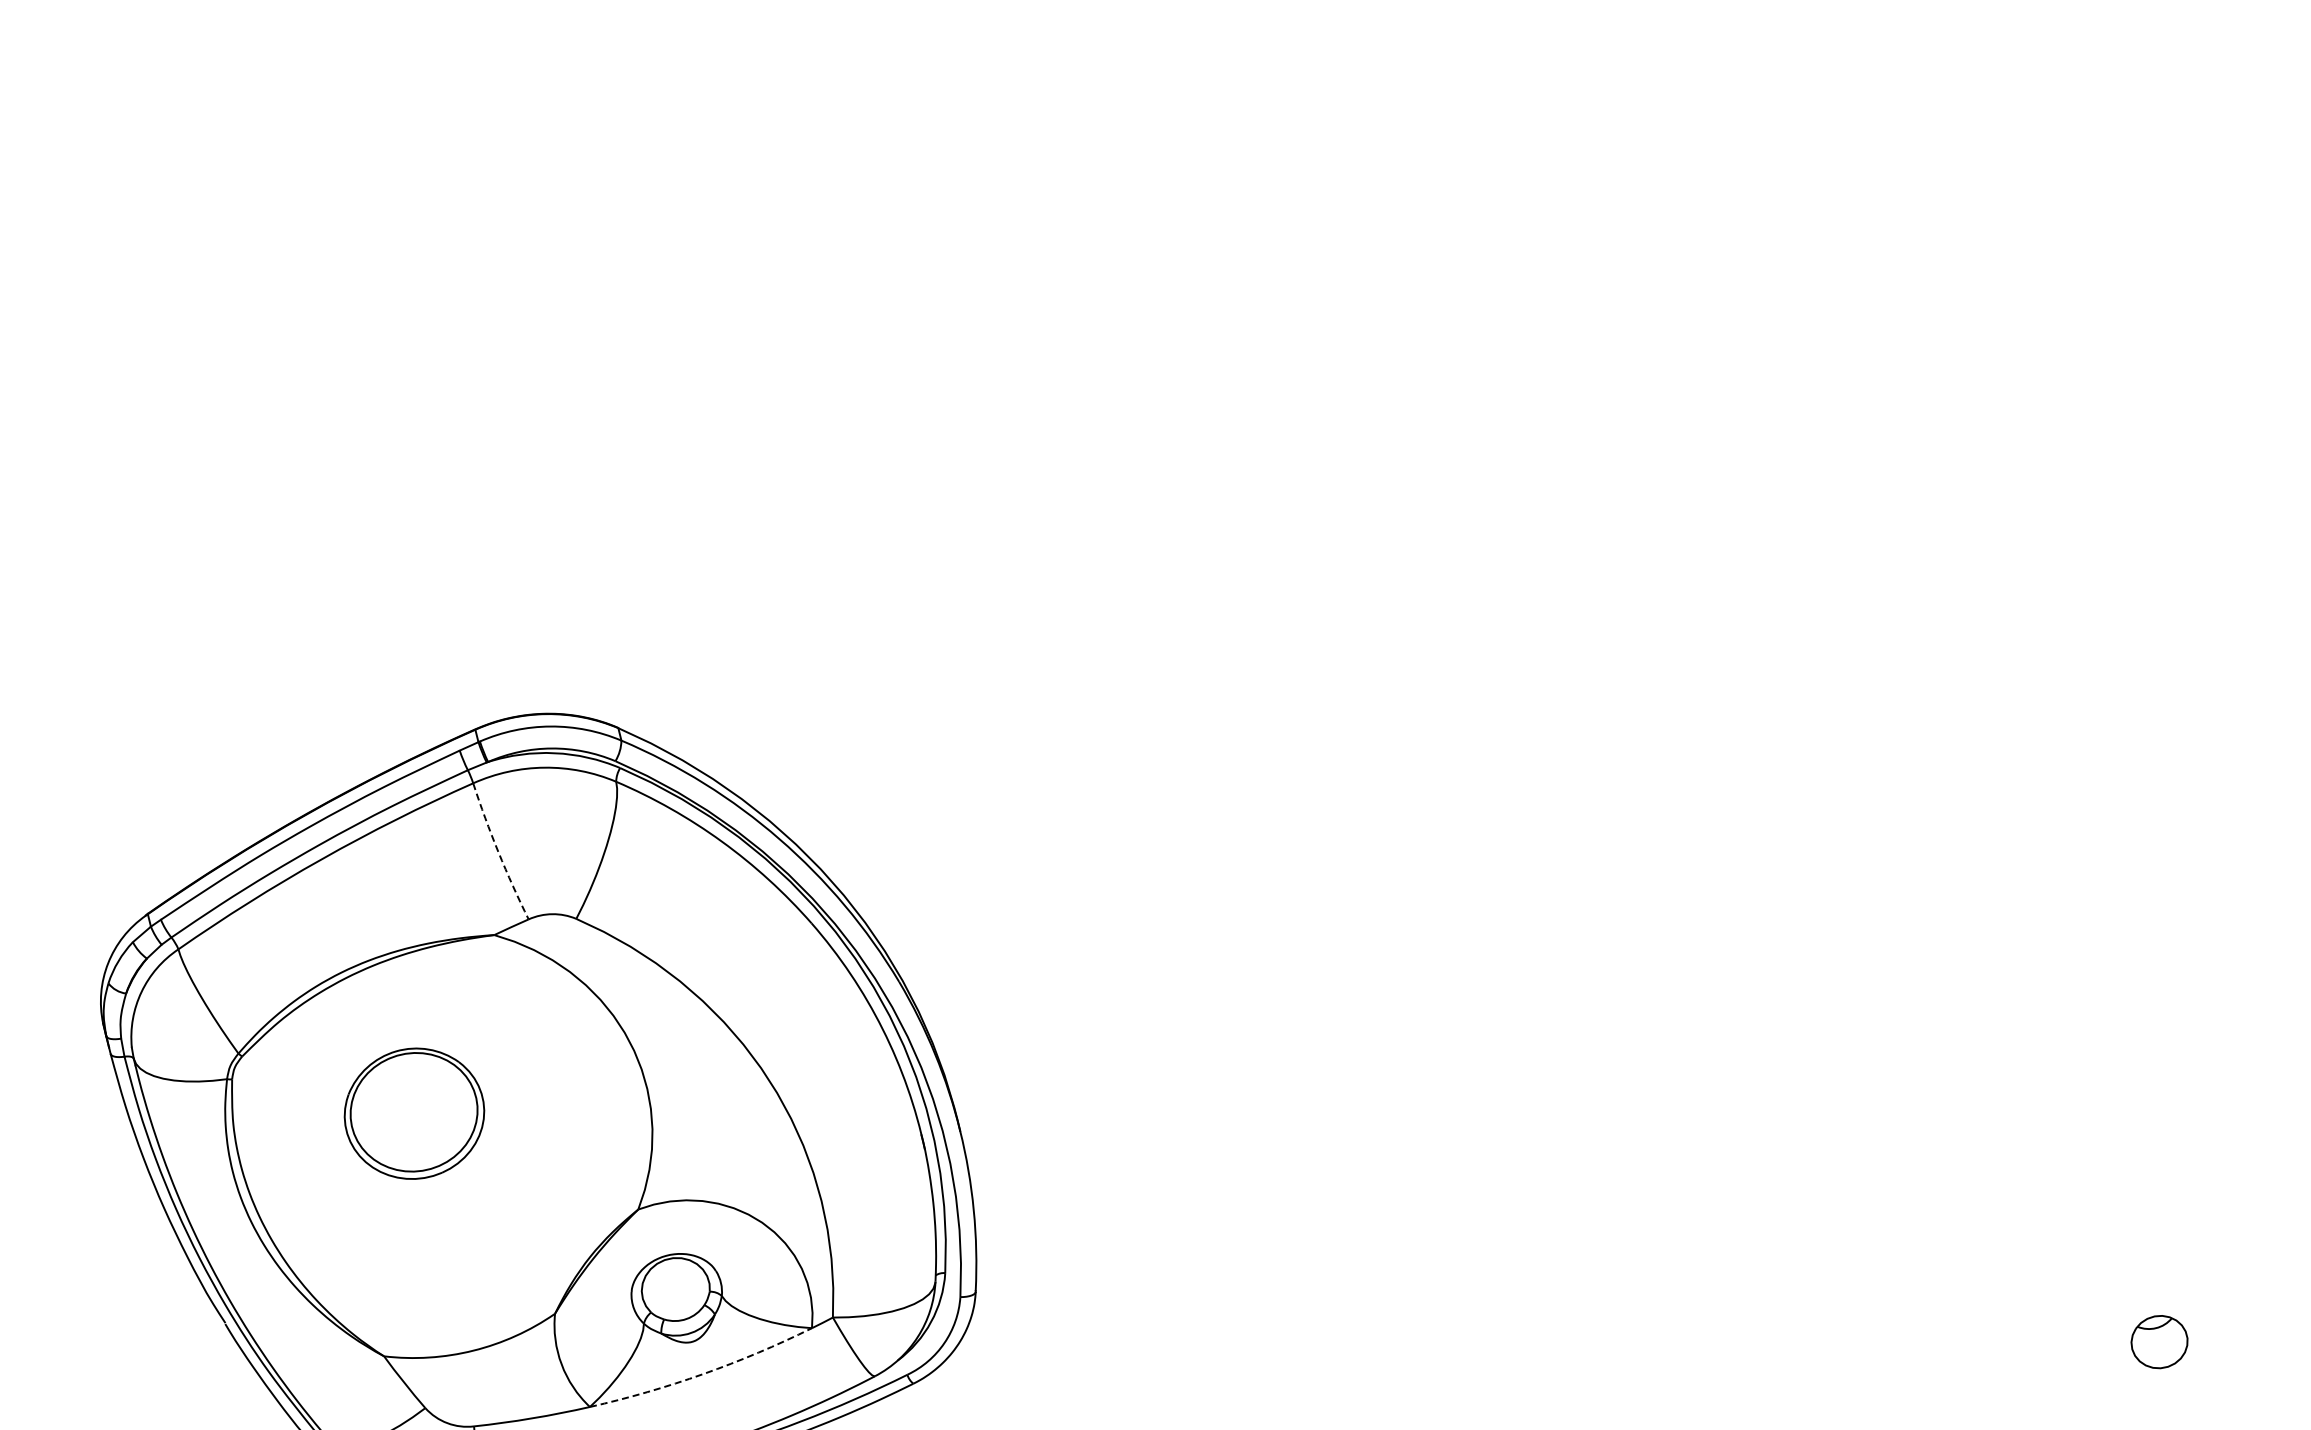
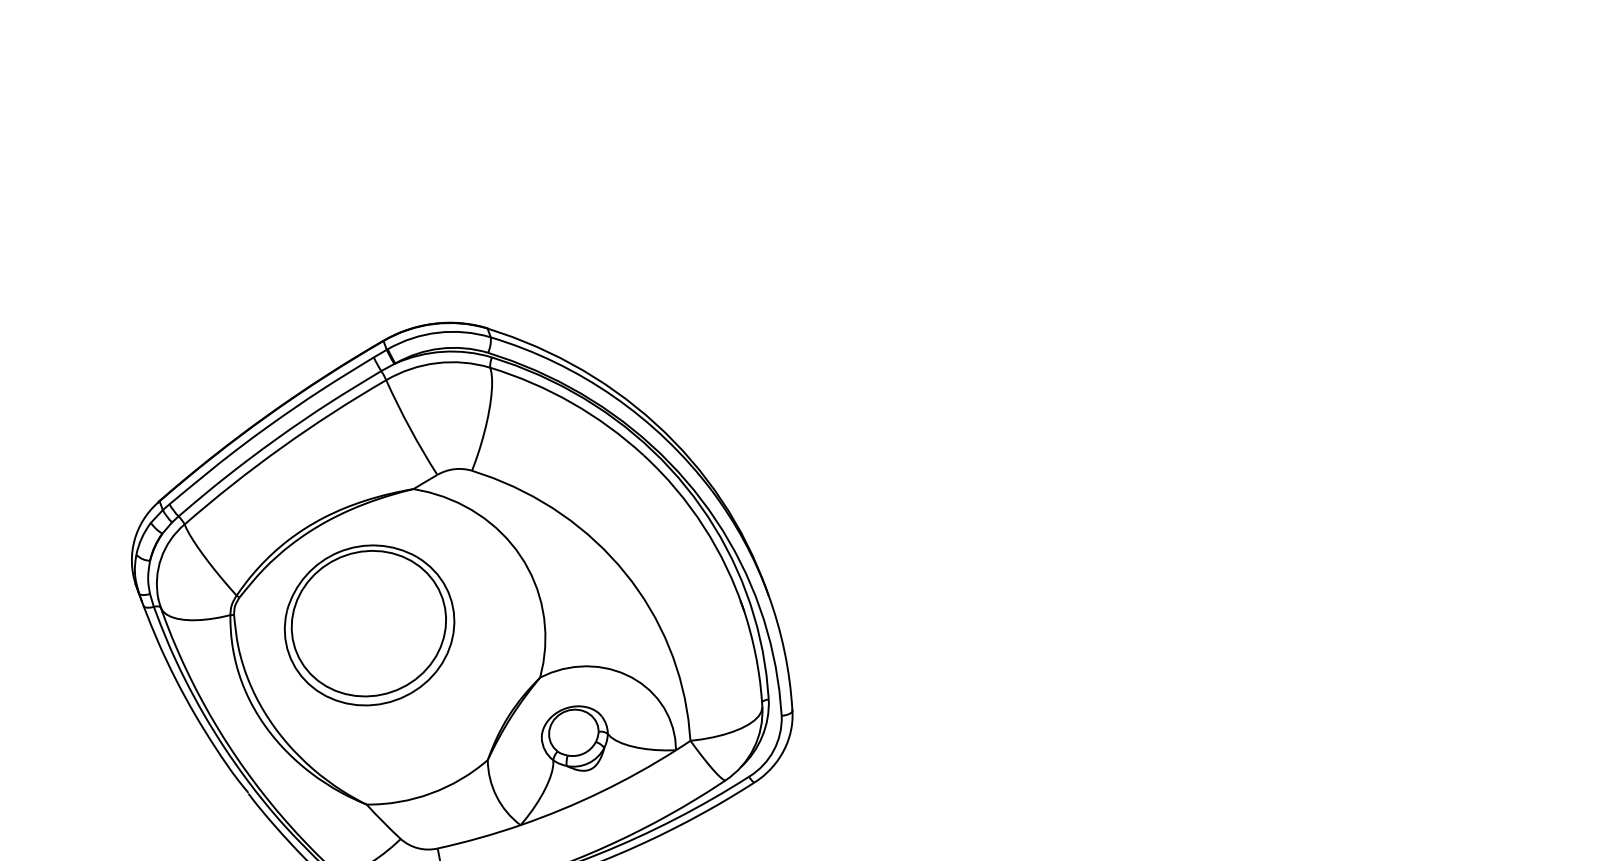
arc: (498, 852) -> (410, 428), dashed -> solid
part: (414, 1113) -> (369, 625), size x1.67
arc: (703, 1374) -> (600, 792), dashed -> solid

